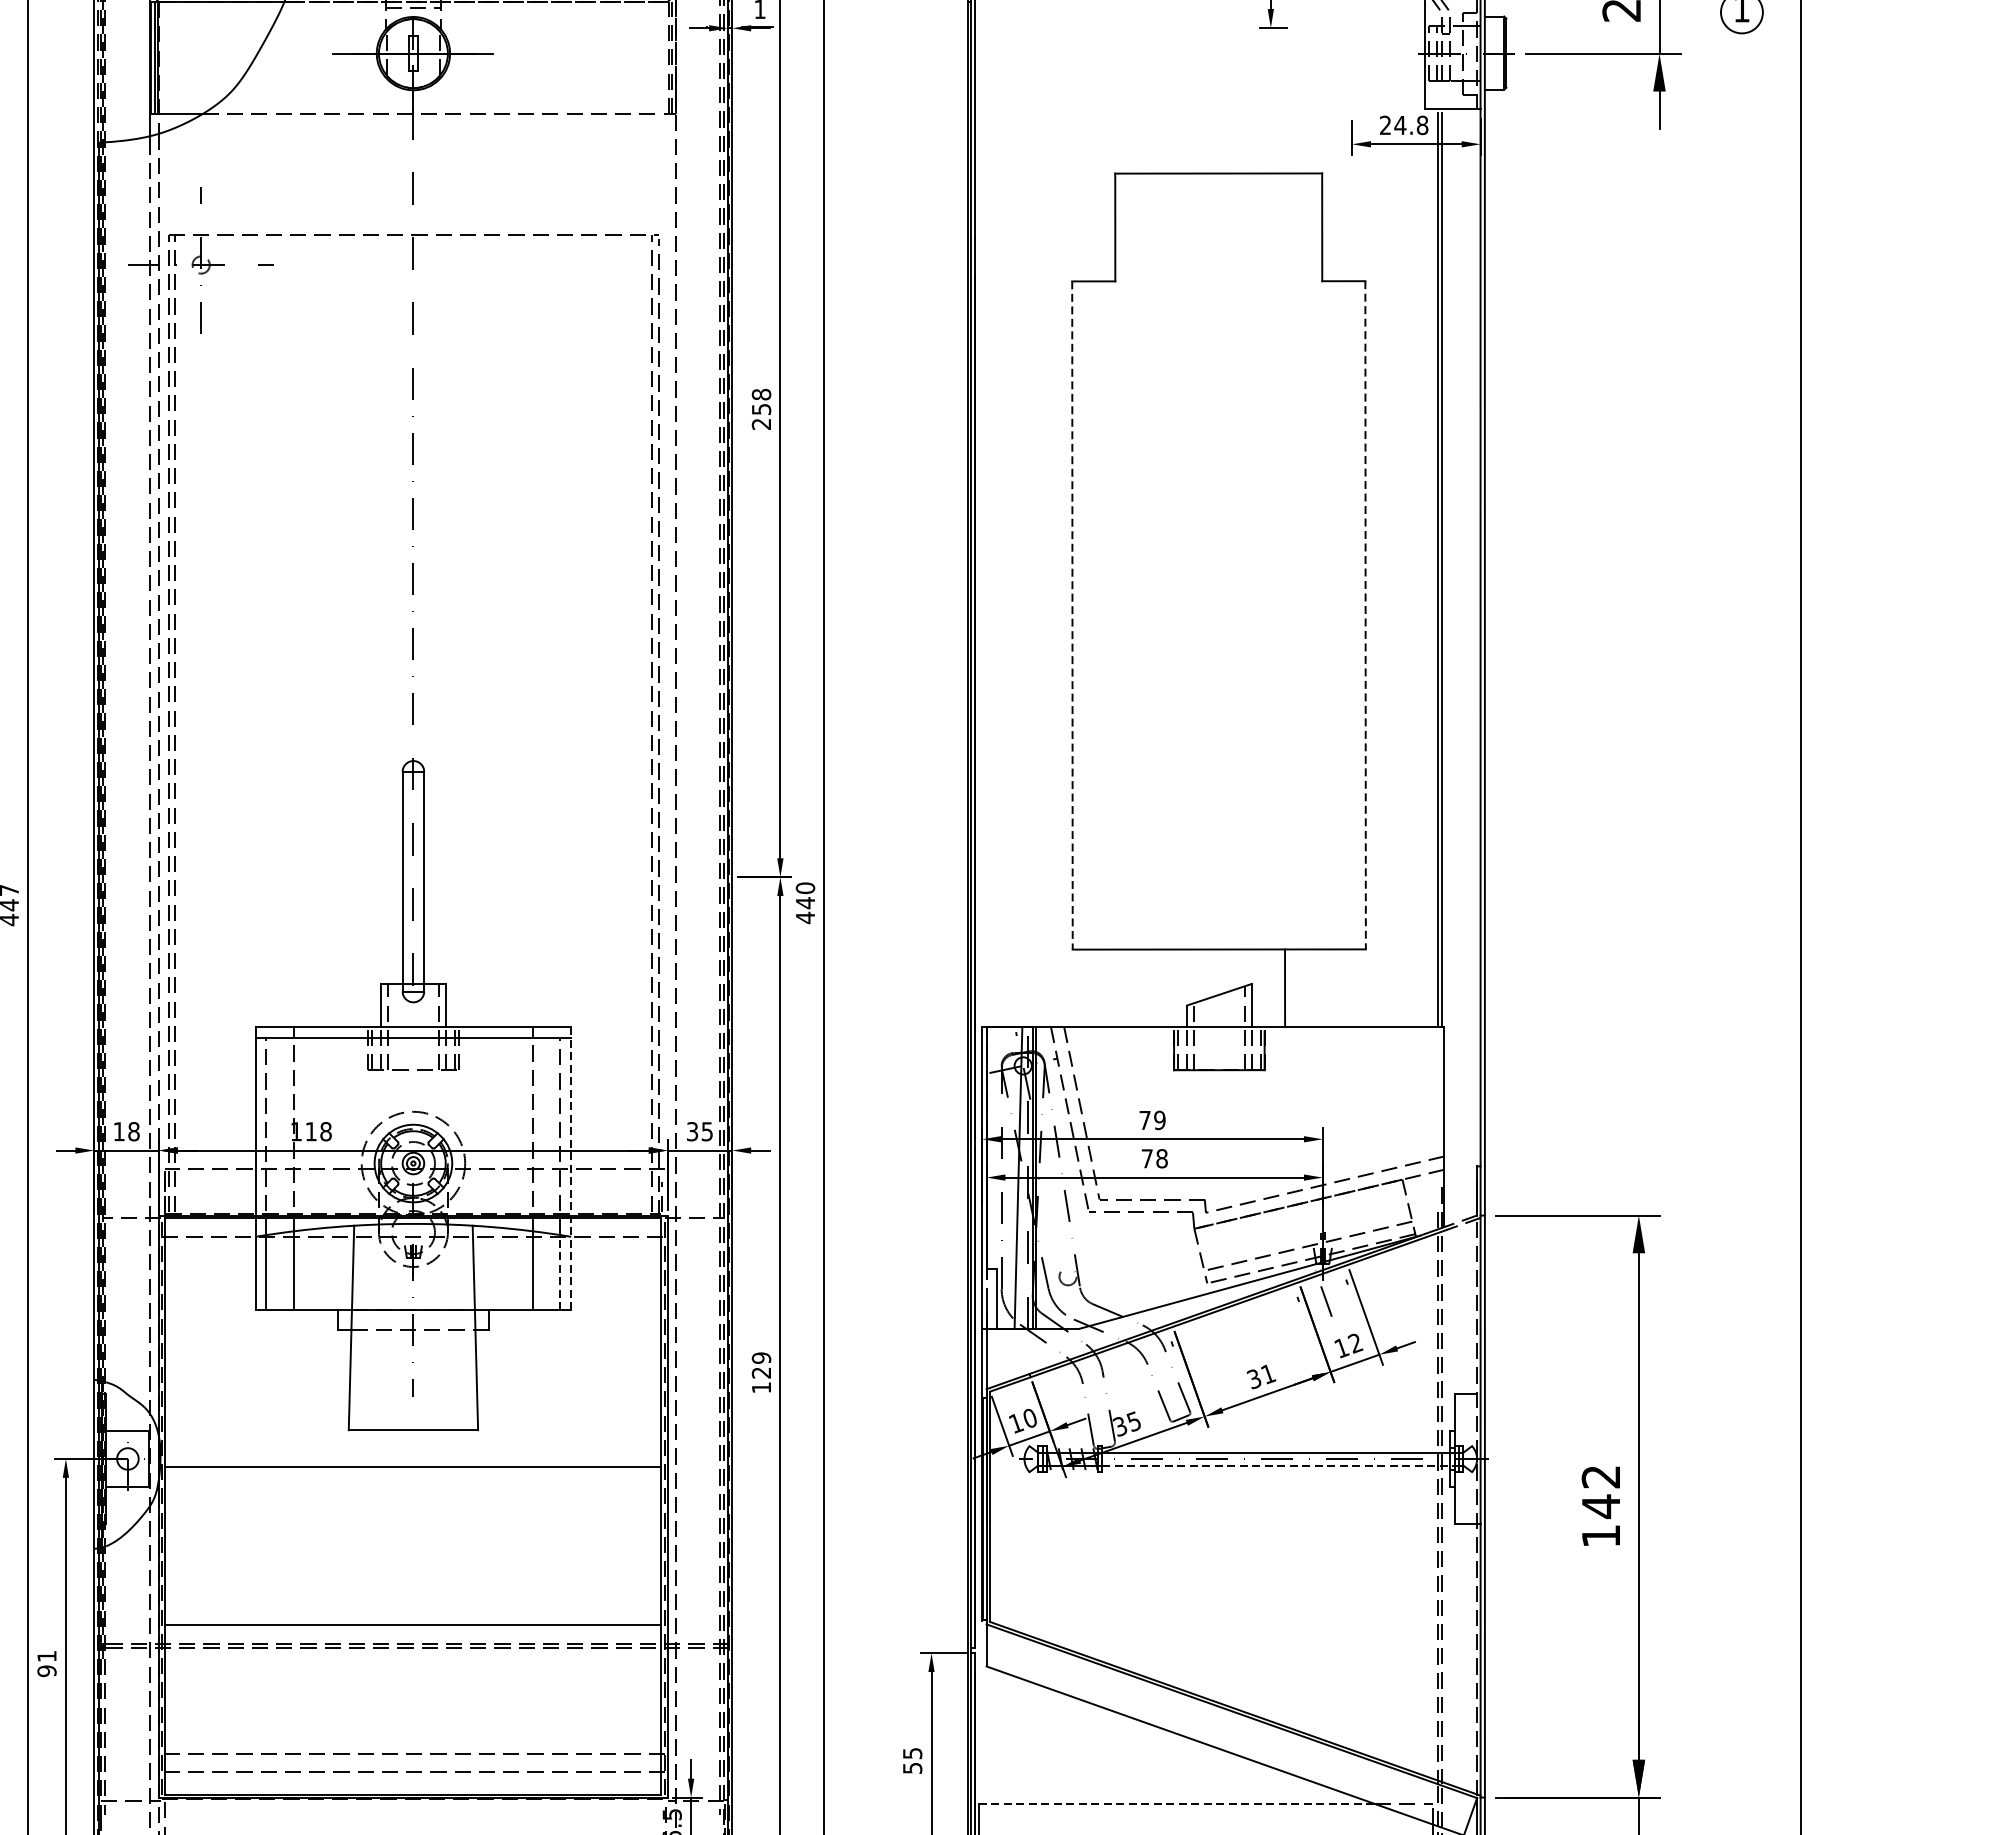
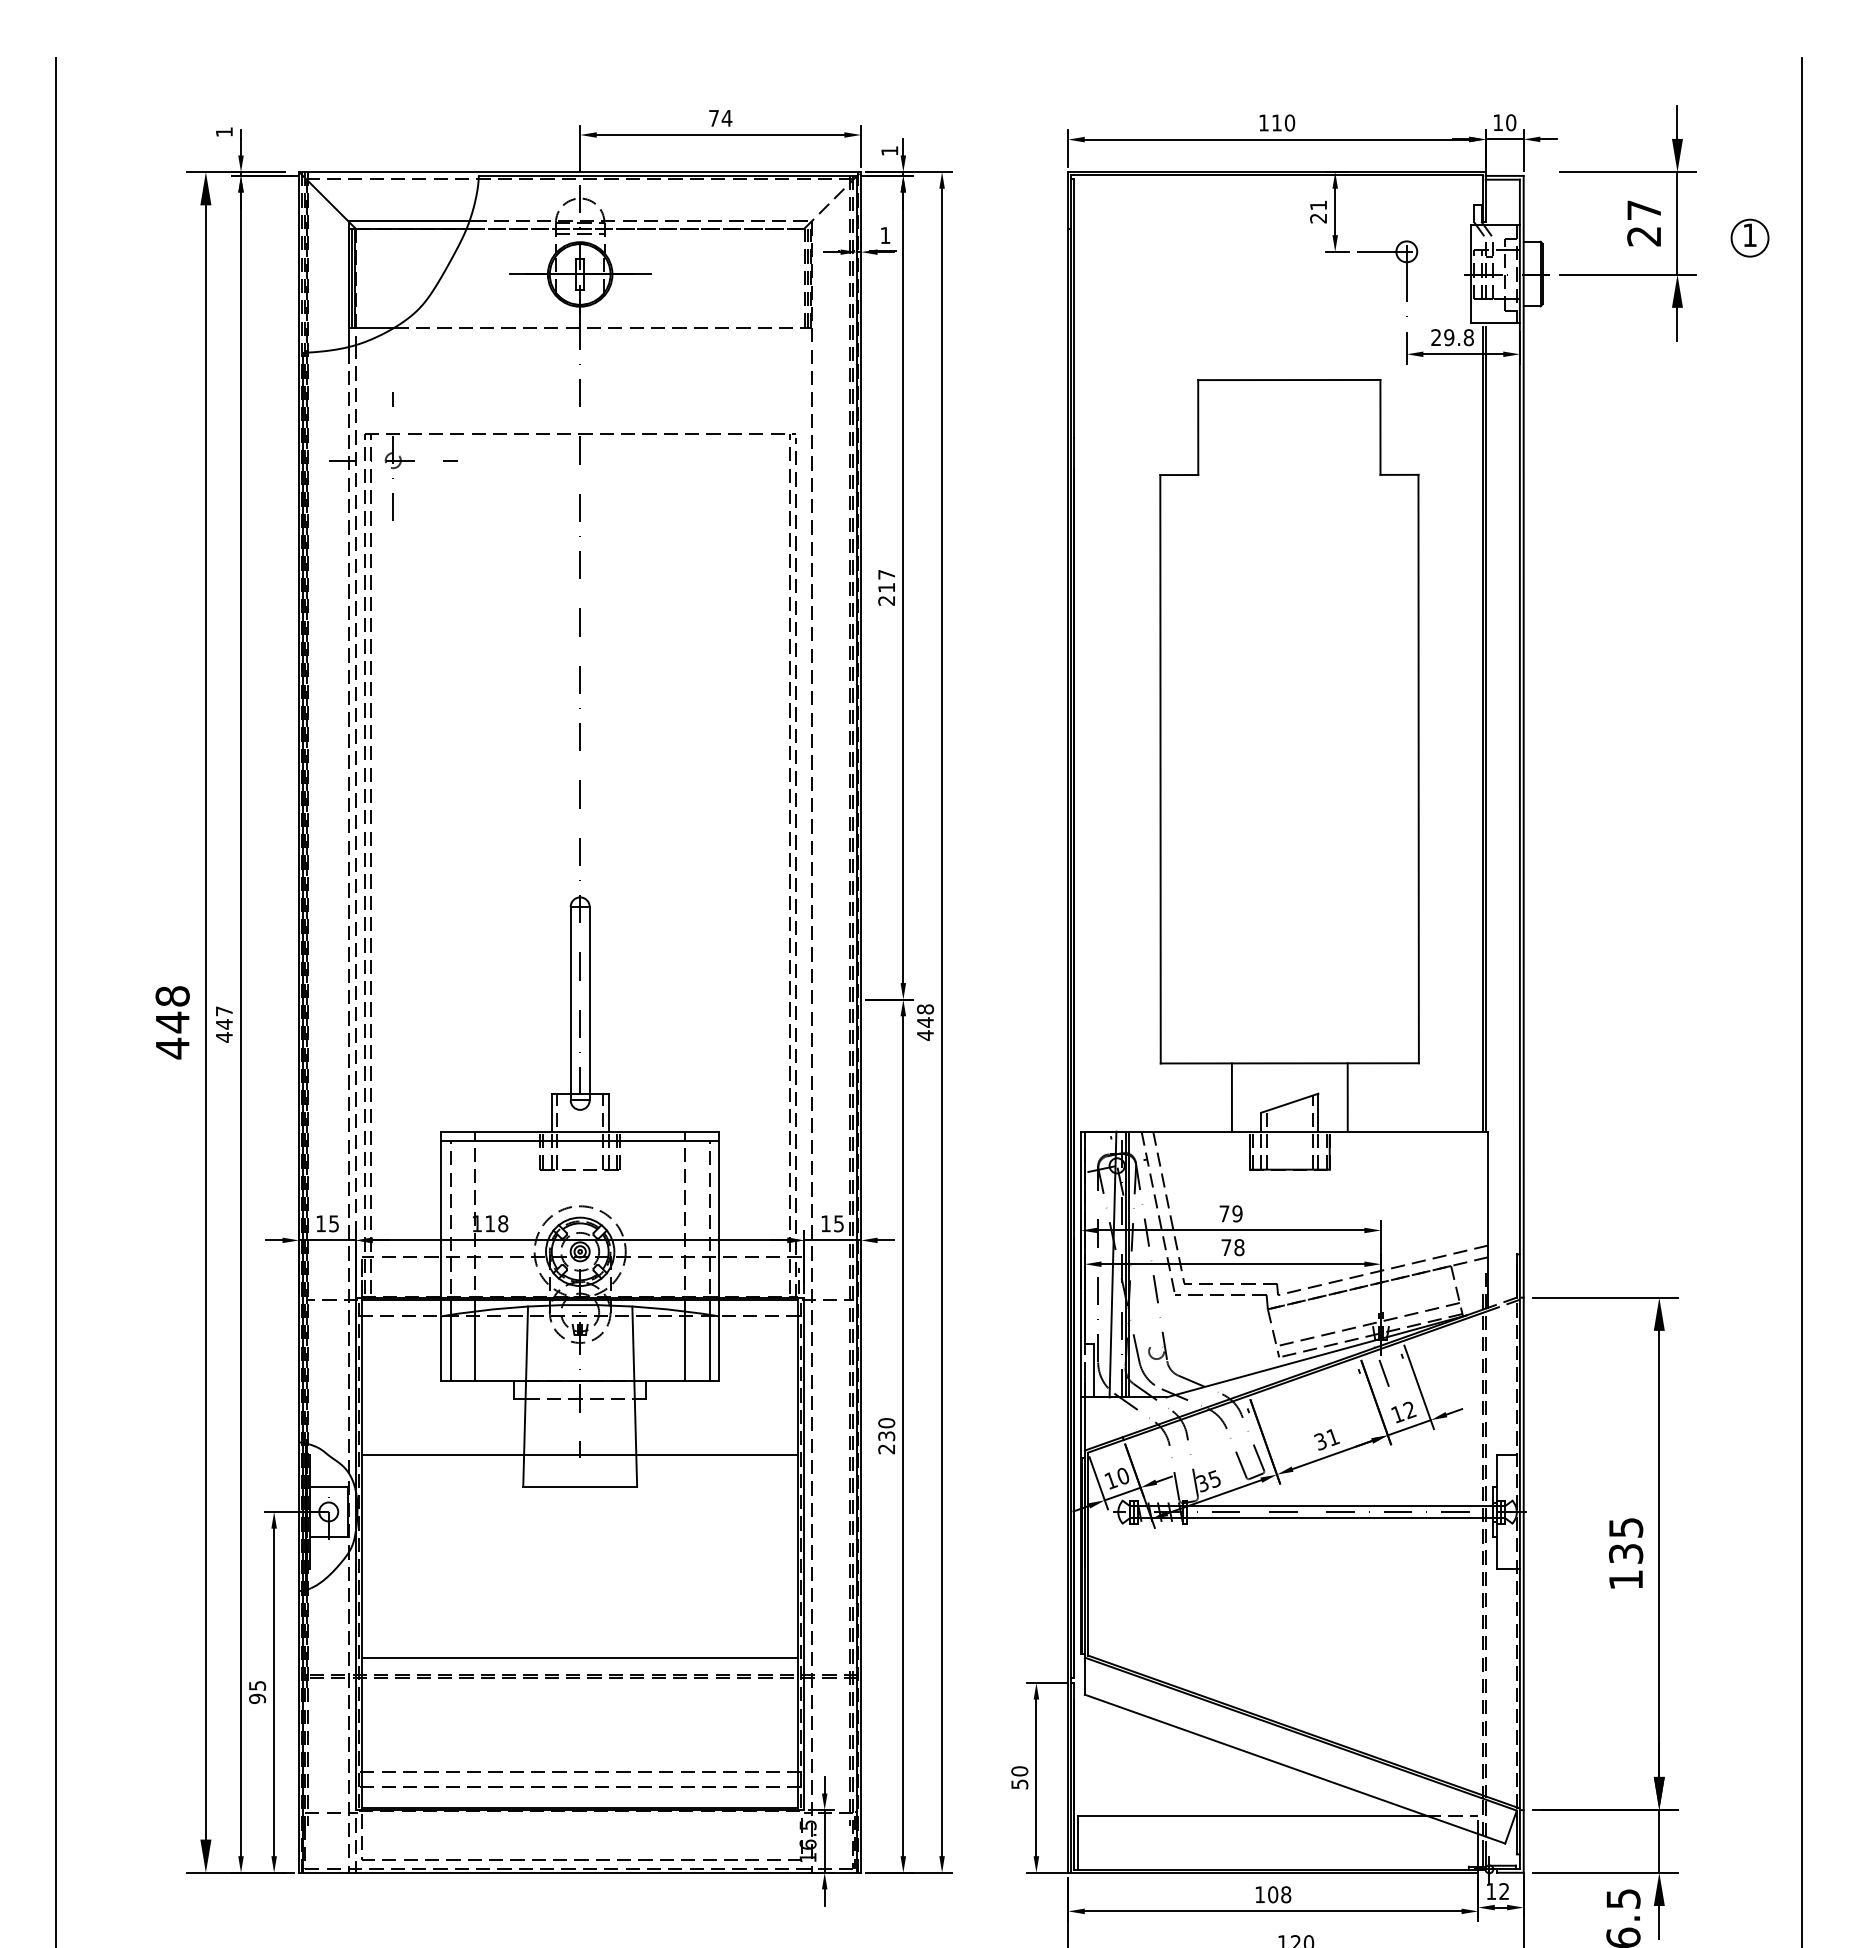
part: (1351, 58) -> (1406, 278), added
text: (1399, 125) -> (1448, 337), 24.8 -> 29.8
text: (761, 401) -> (886, 580), 258 -> 217
line: (1072, 615) -> (1160, 769), dashed -> solid
line: (1365, 615) -> (1418, 769), dashed -> solid
text: (805, 888) -> (925, 1009), 440 -> 448
line: (1153, 988) -> (1231, 1097), added
text: (134, 1131) -> (334, 1223), 18 -> 15
text: (692, 1131) -> (825, 1223), 35 -> 15
line: (571, 1168) -> (719, 1256), dashed -> solid
line: (560, 1272) -> (709, 1347), dashed -> solid
text: (761, 1373) -> (886, 1436), 129 -> 230
line: (1279, 1465) -> (1342, 1517), dashed -> solid
line: (412, 1467) -> (579, 1455), moved
text: (1601, 1492) -> (1626, 1541), 142 -> 135
text: (46, 1656) -> (257, 1685), 91 -> 95
text: (912, 1753) -> (1019, 1771), 55 -> 50
line: (1178, 1803) -> (1253, 1815), dashed -> solid

